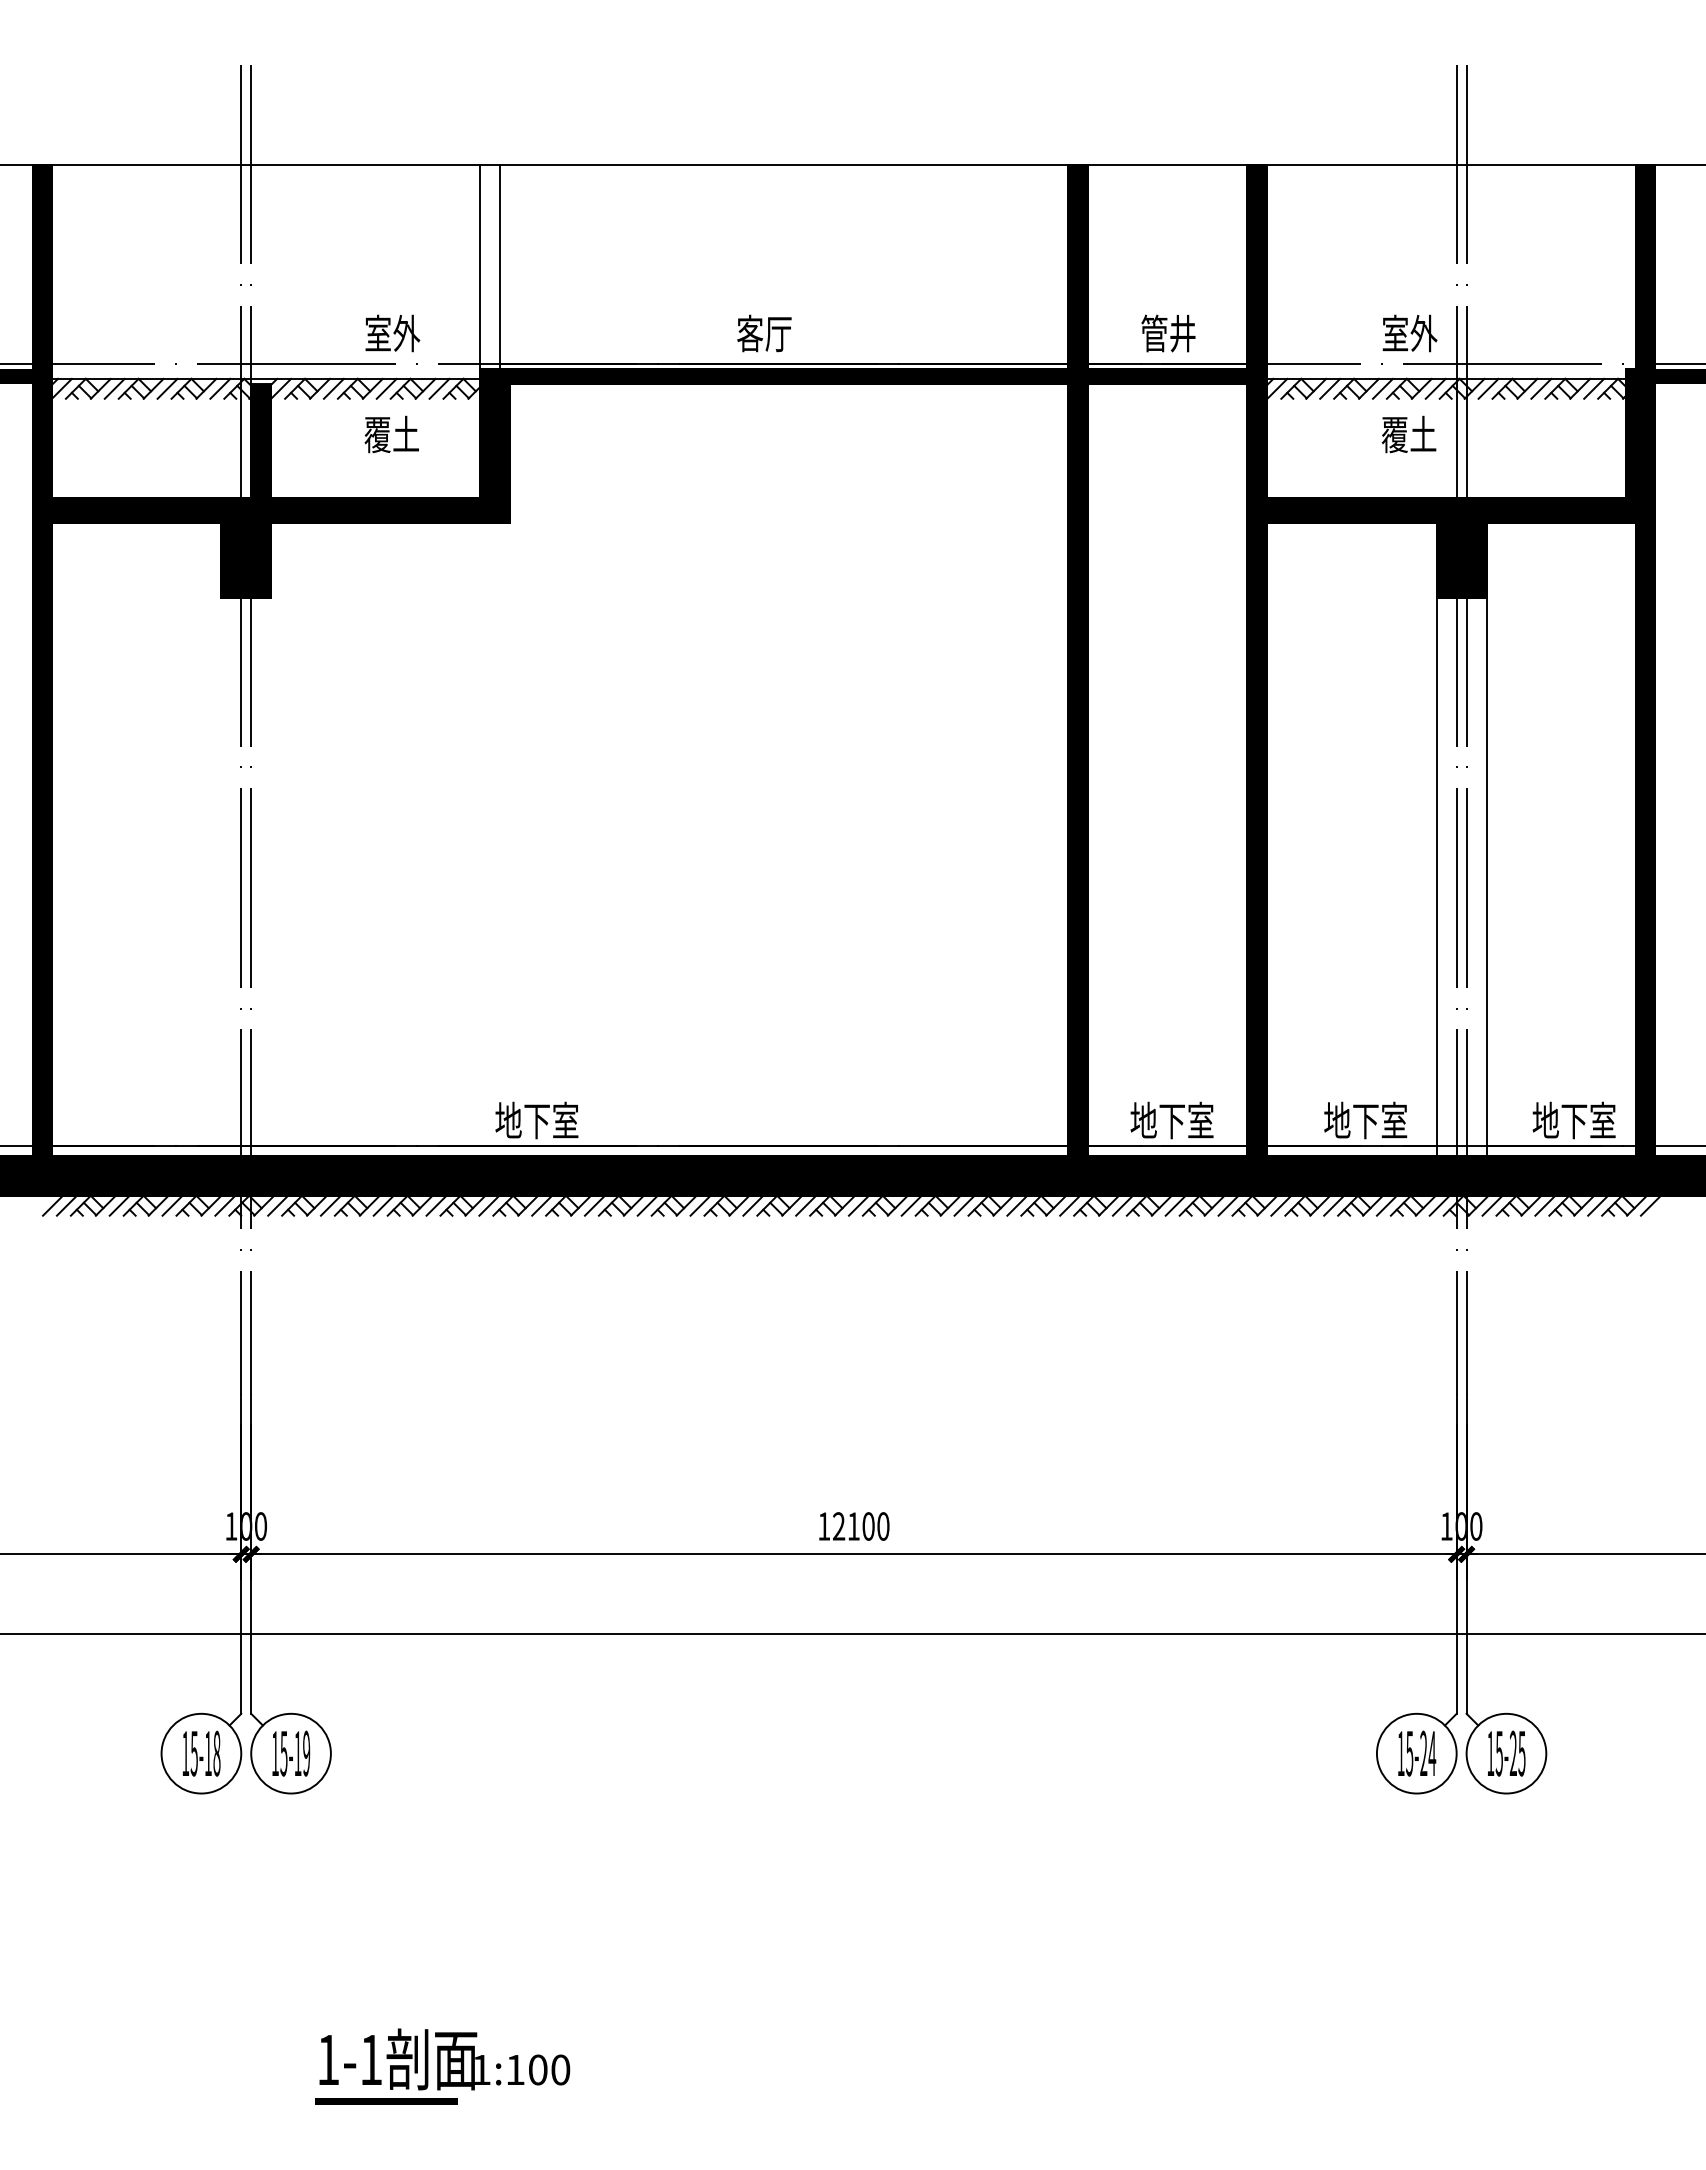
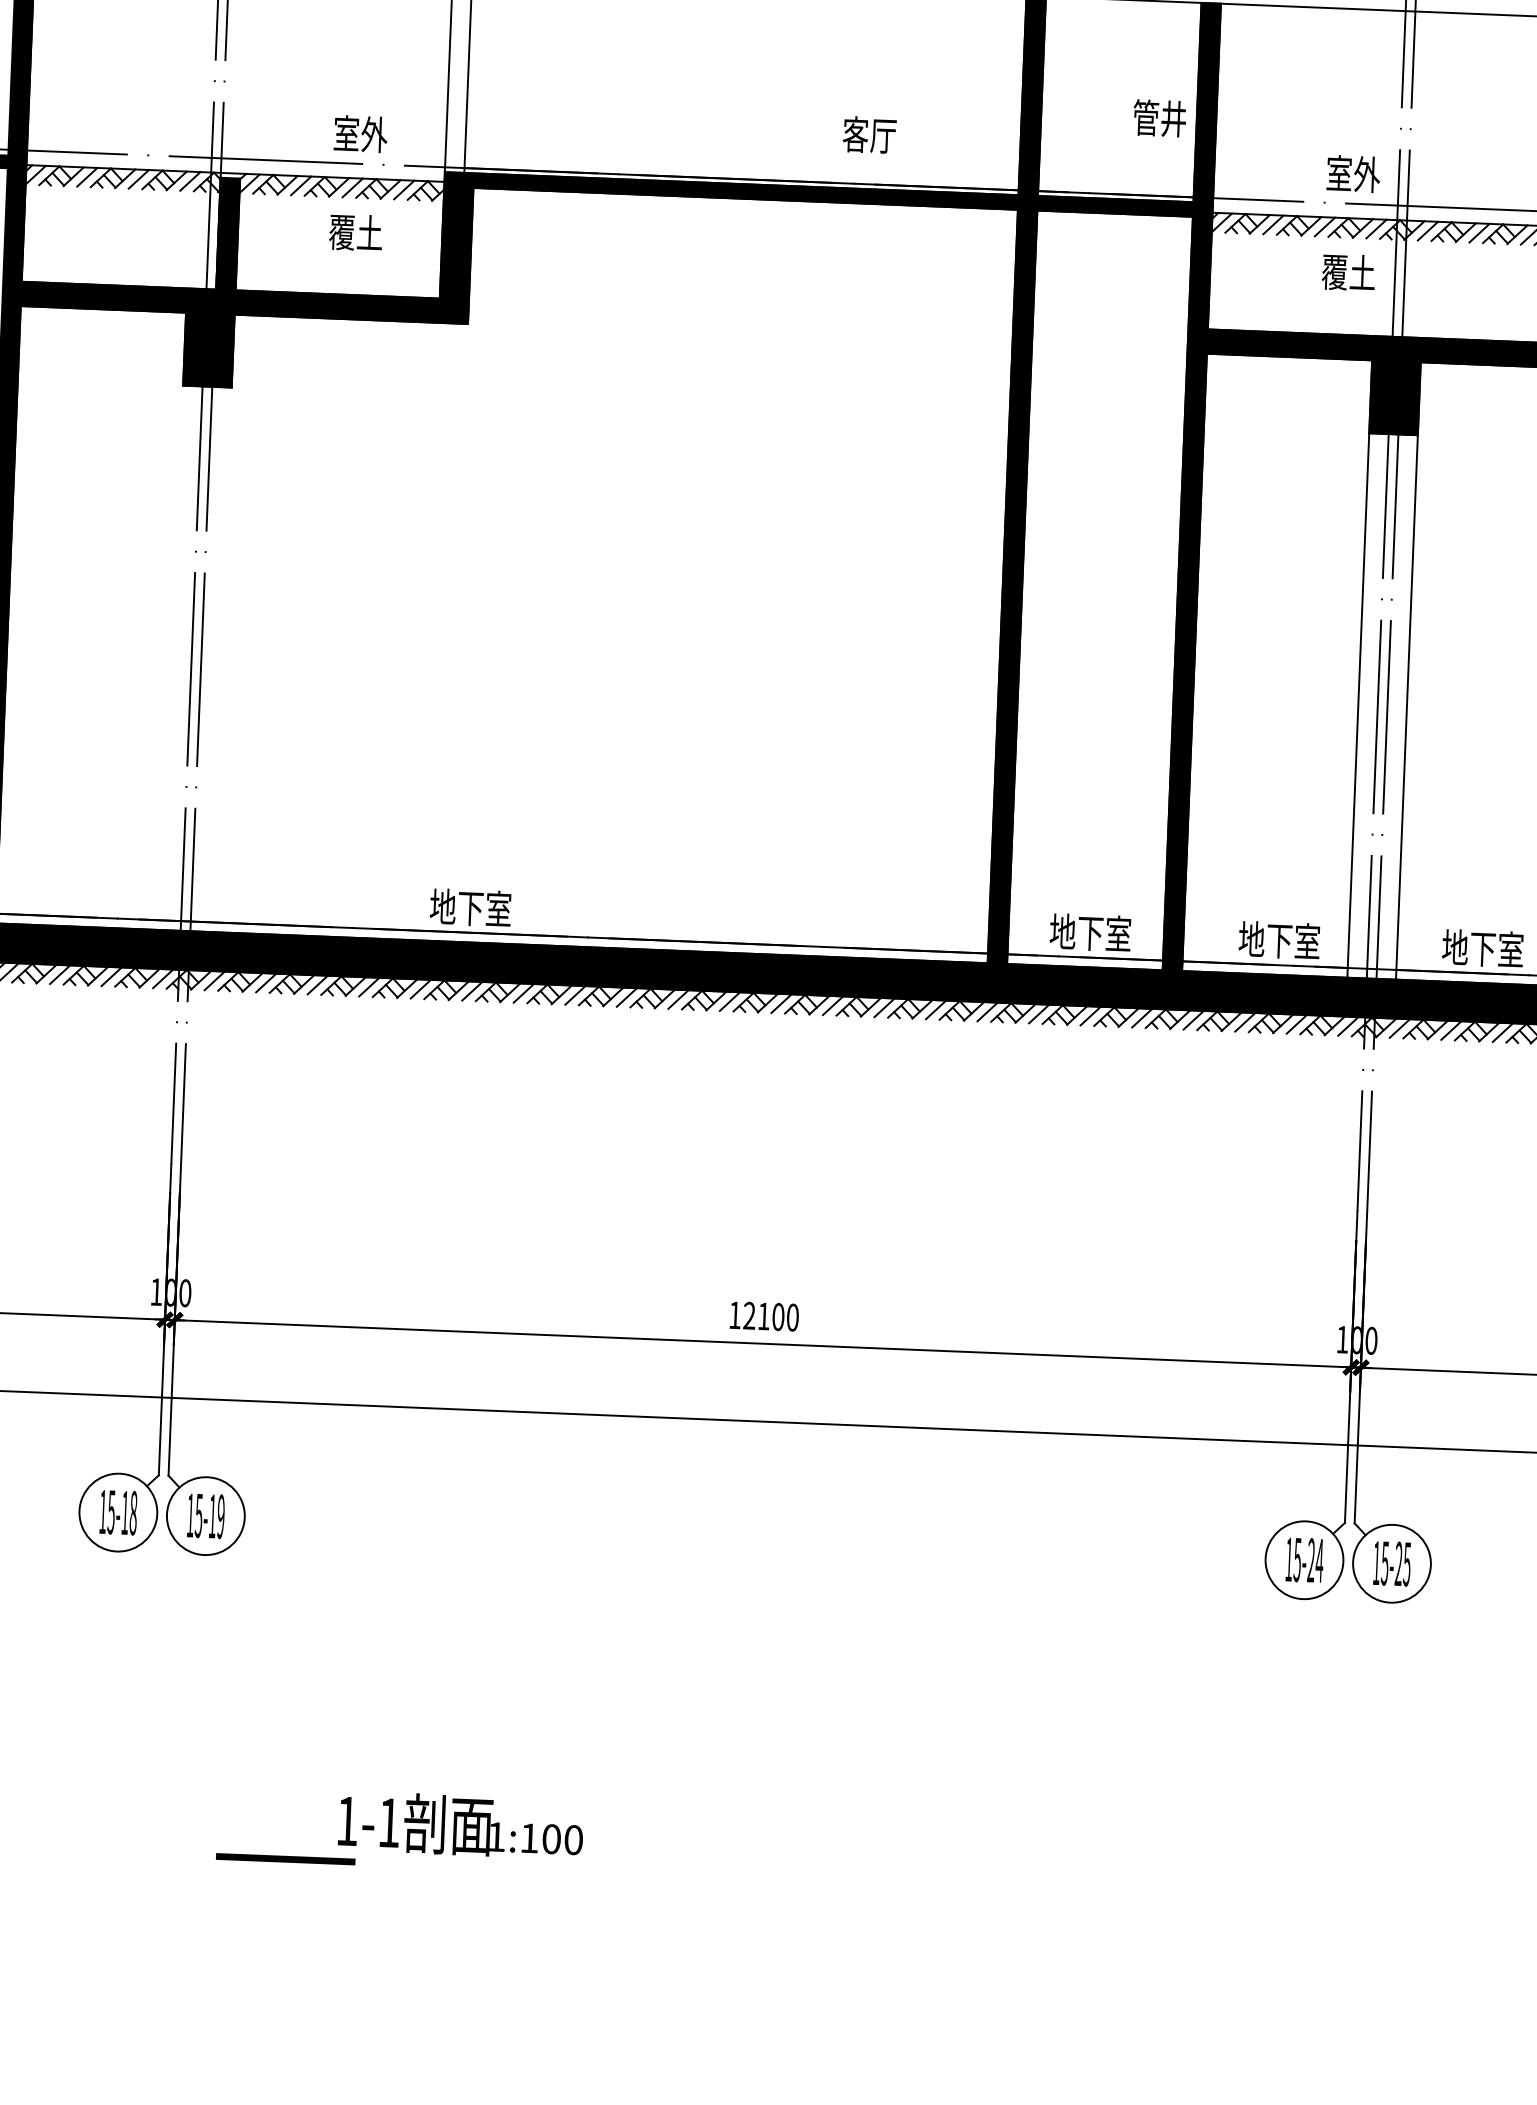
text: (764, 333) -> (869, 135), moved
text: (1168, 333) -> (1159, 118), moved
text: (444, 2059) -> (460, 1825), moved

